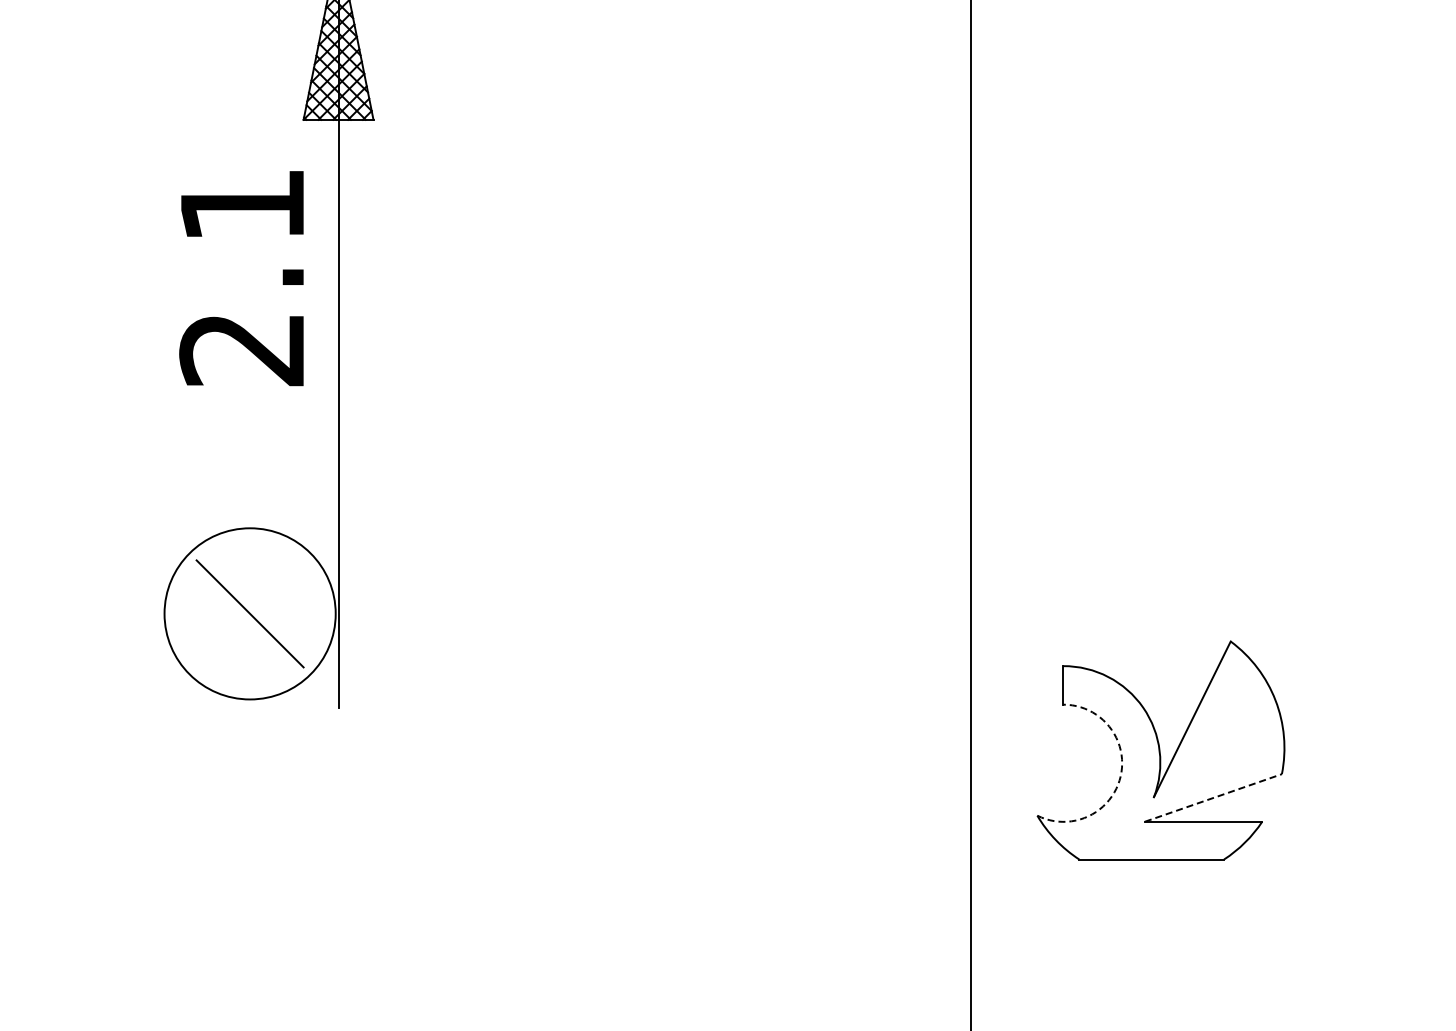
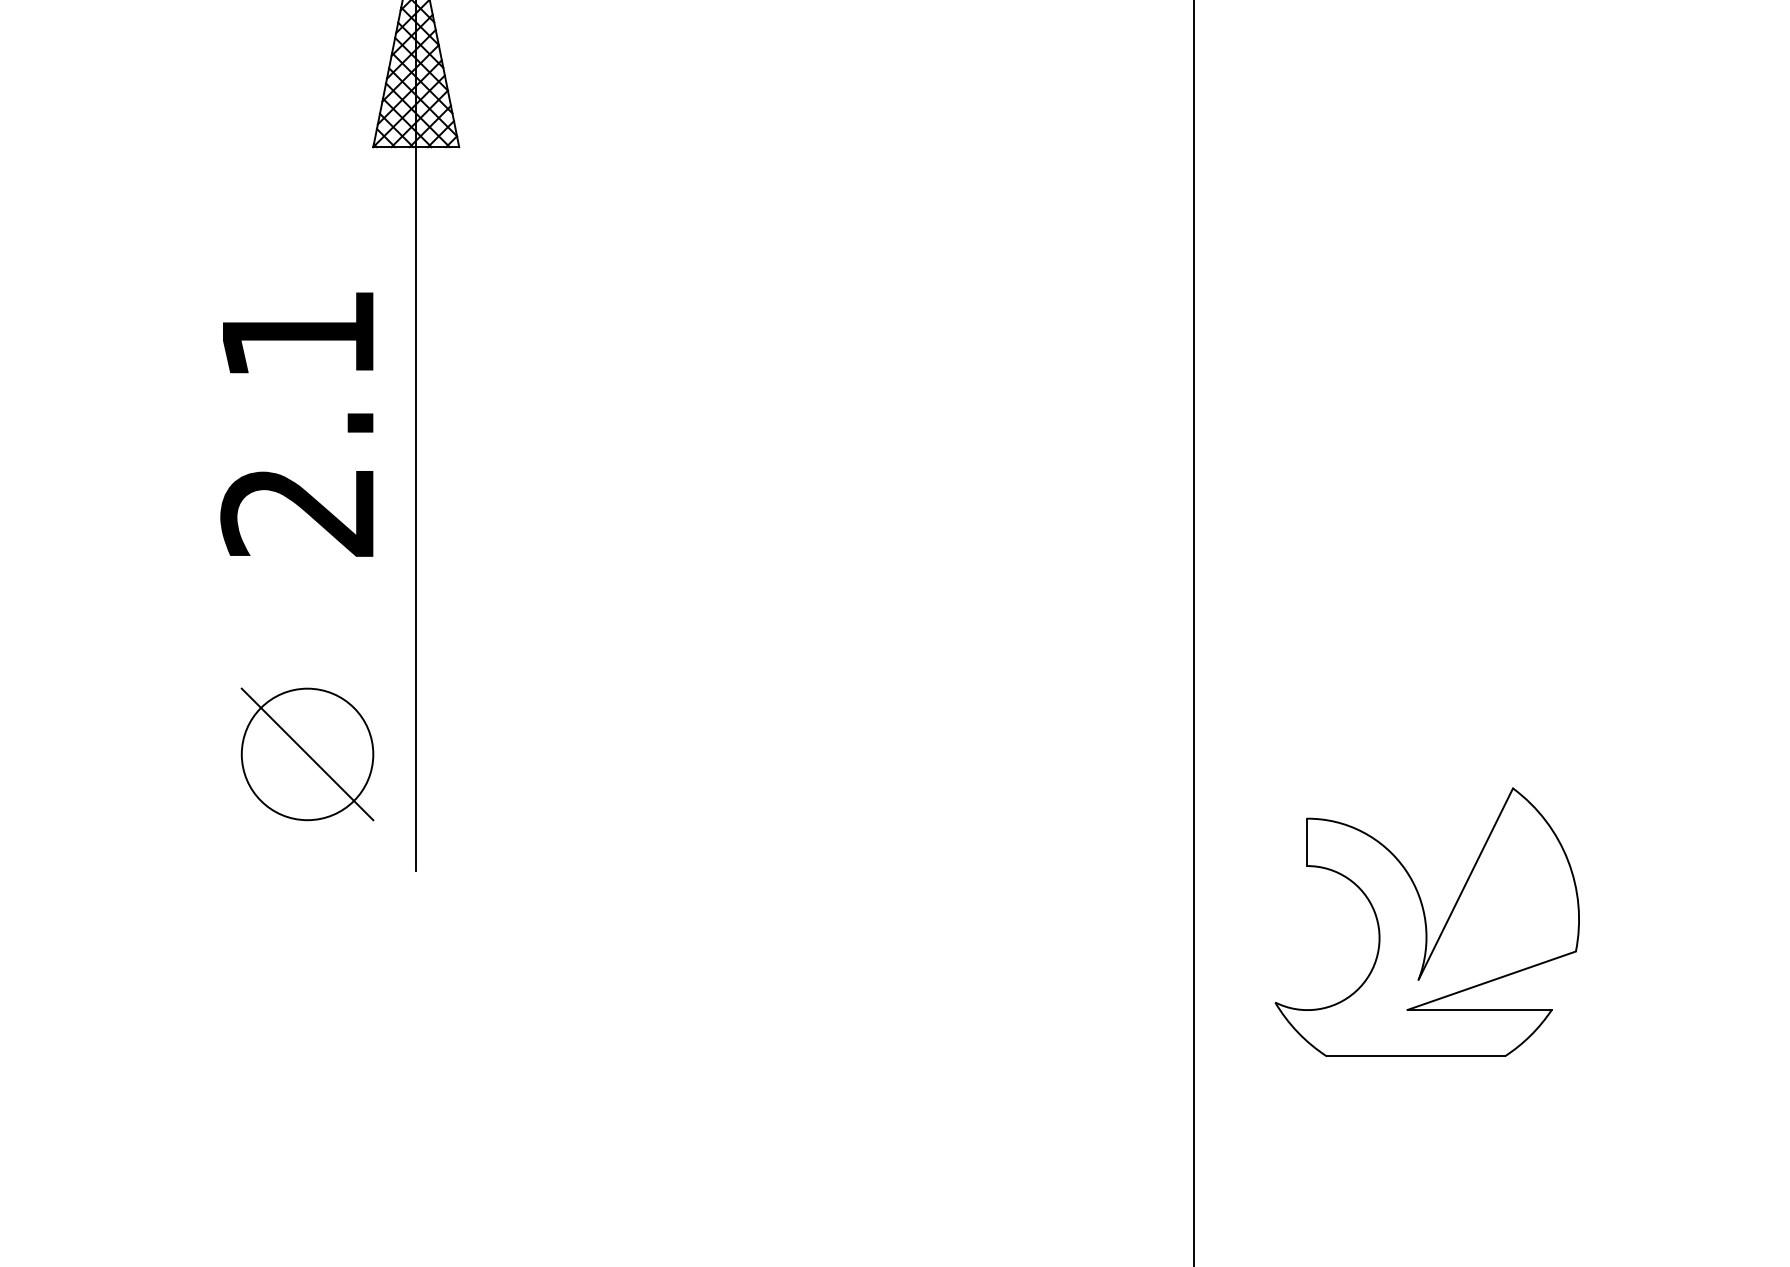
text: (241, 278) -> (296, 424), moved
circle: (249, 613) -> (306, 753), size x0.62
arc: (1120, 776) -> (1377, 954), dashed -> solid
line: (1213, 797) -> (1491, 980), dashed -> solid

